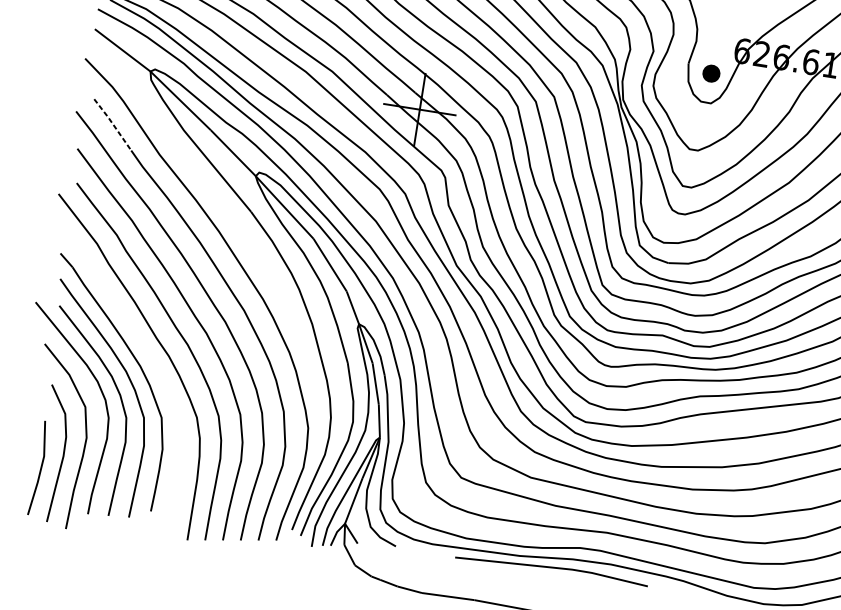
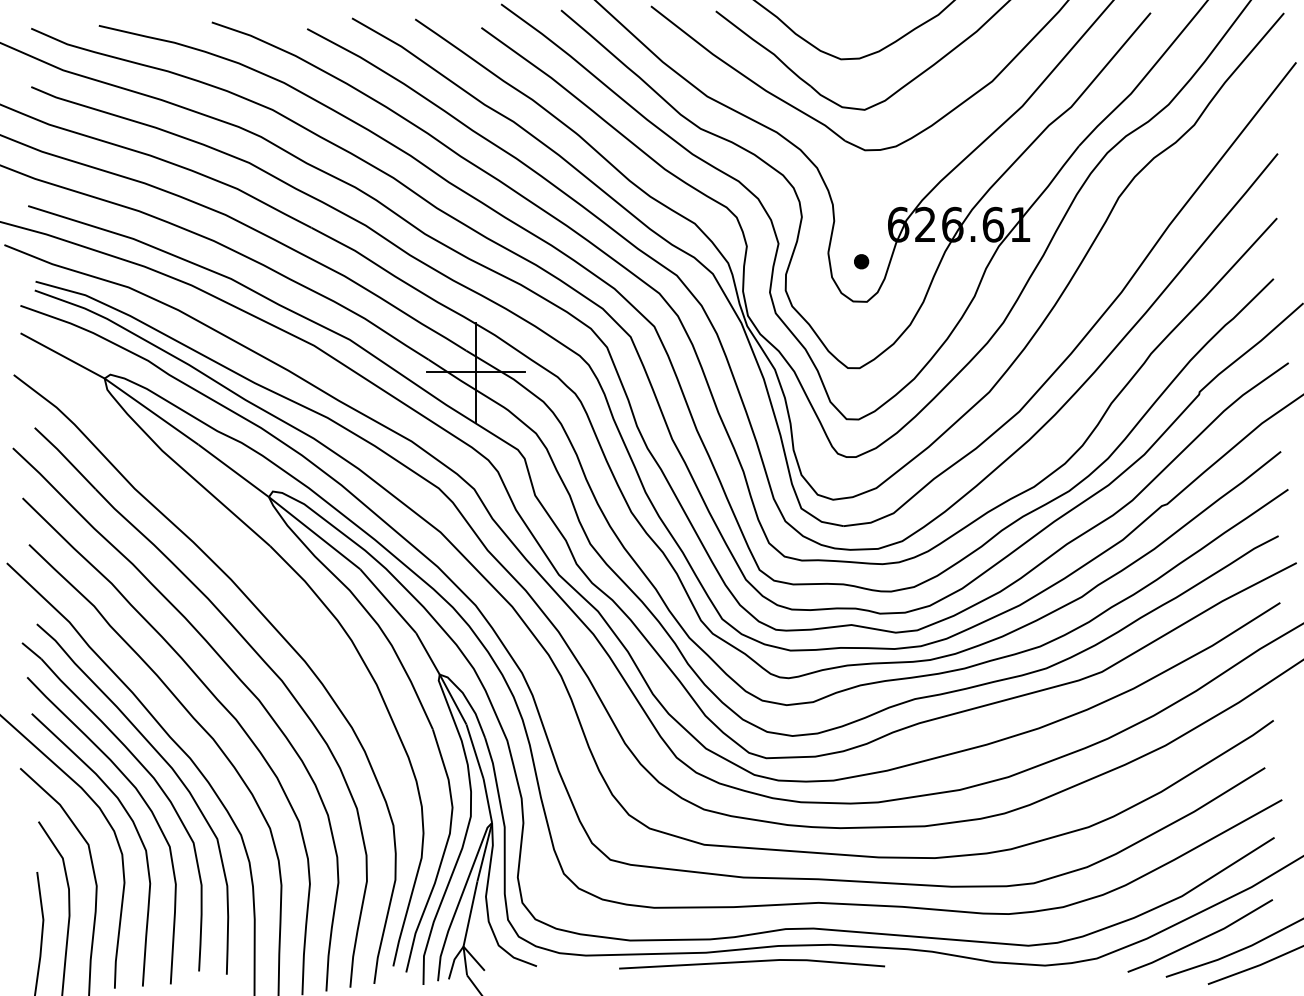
part: (711, 73) -> (861, 261), size x0.62
line: (113, 124) -> (65, 457), dashed -> solid
curve: (153, 361) -> (170, 768), added

